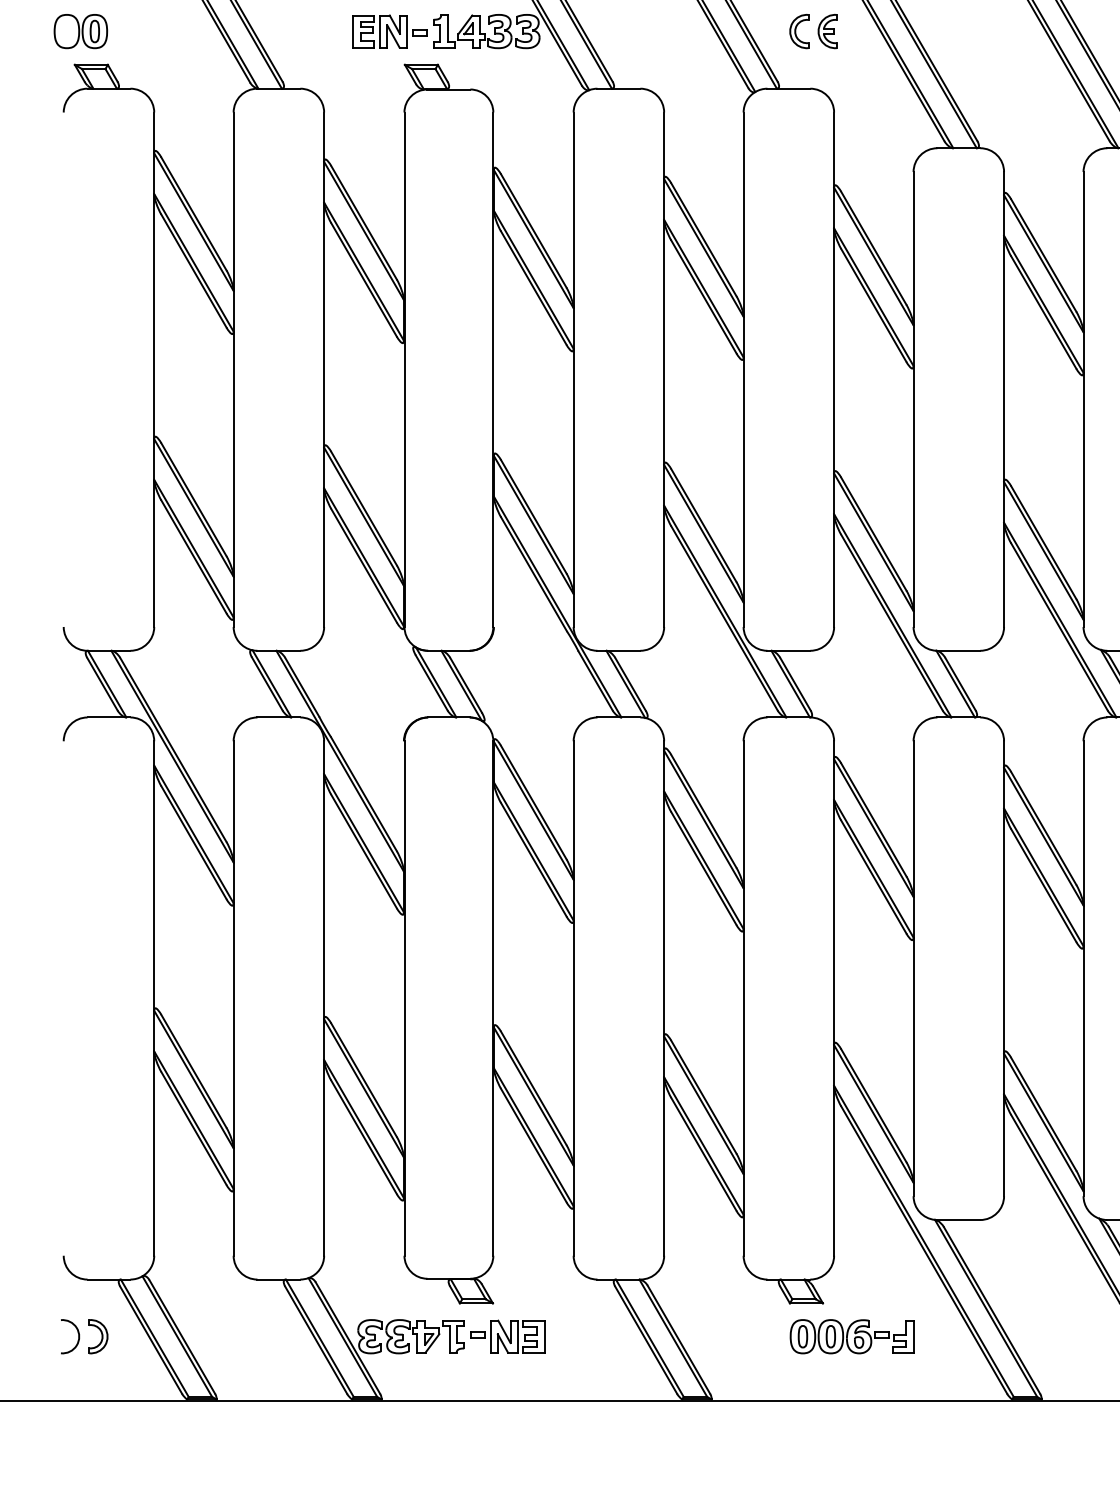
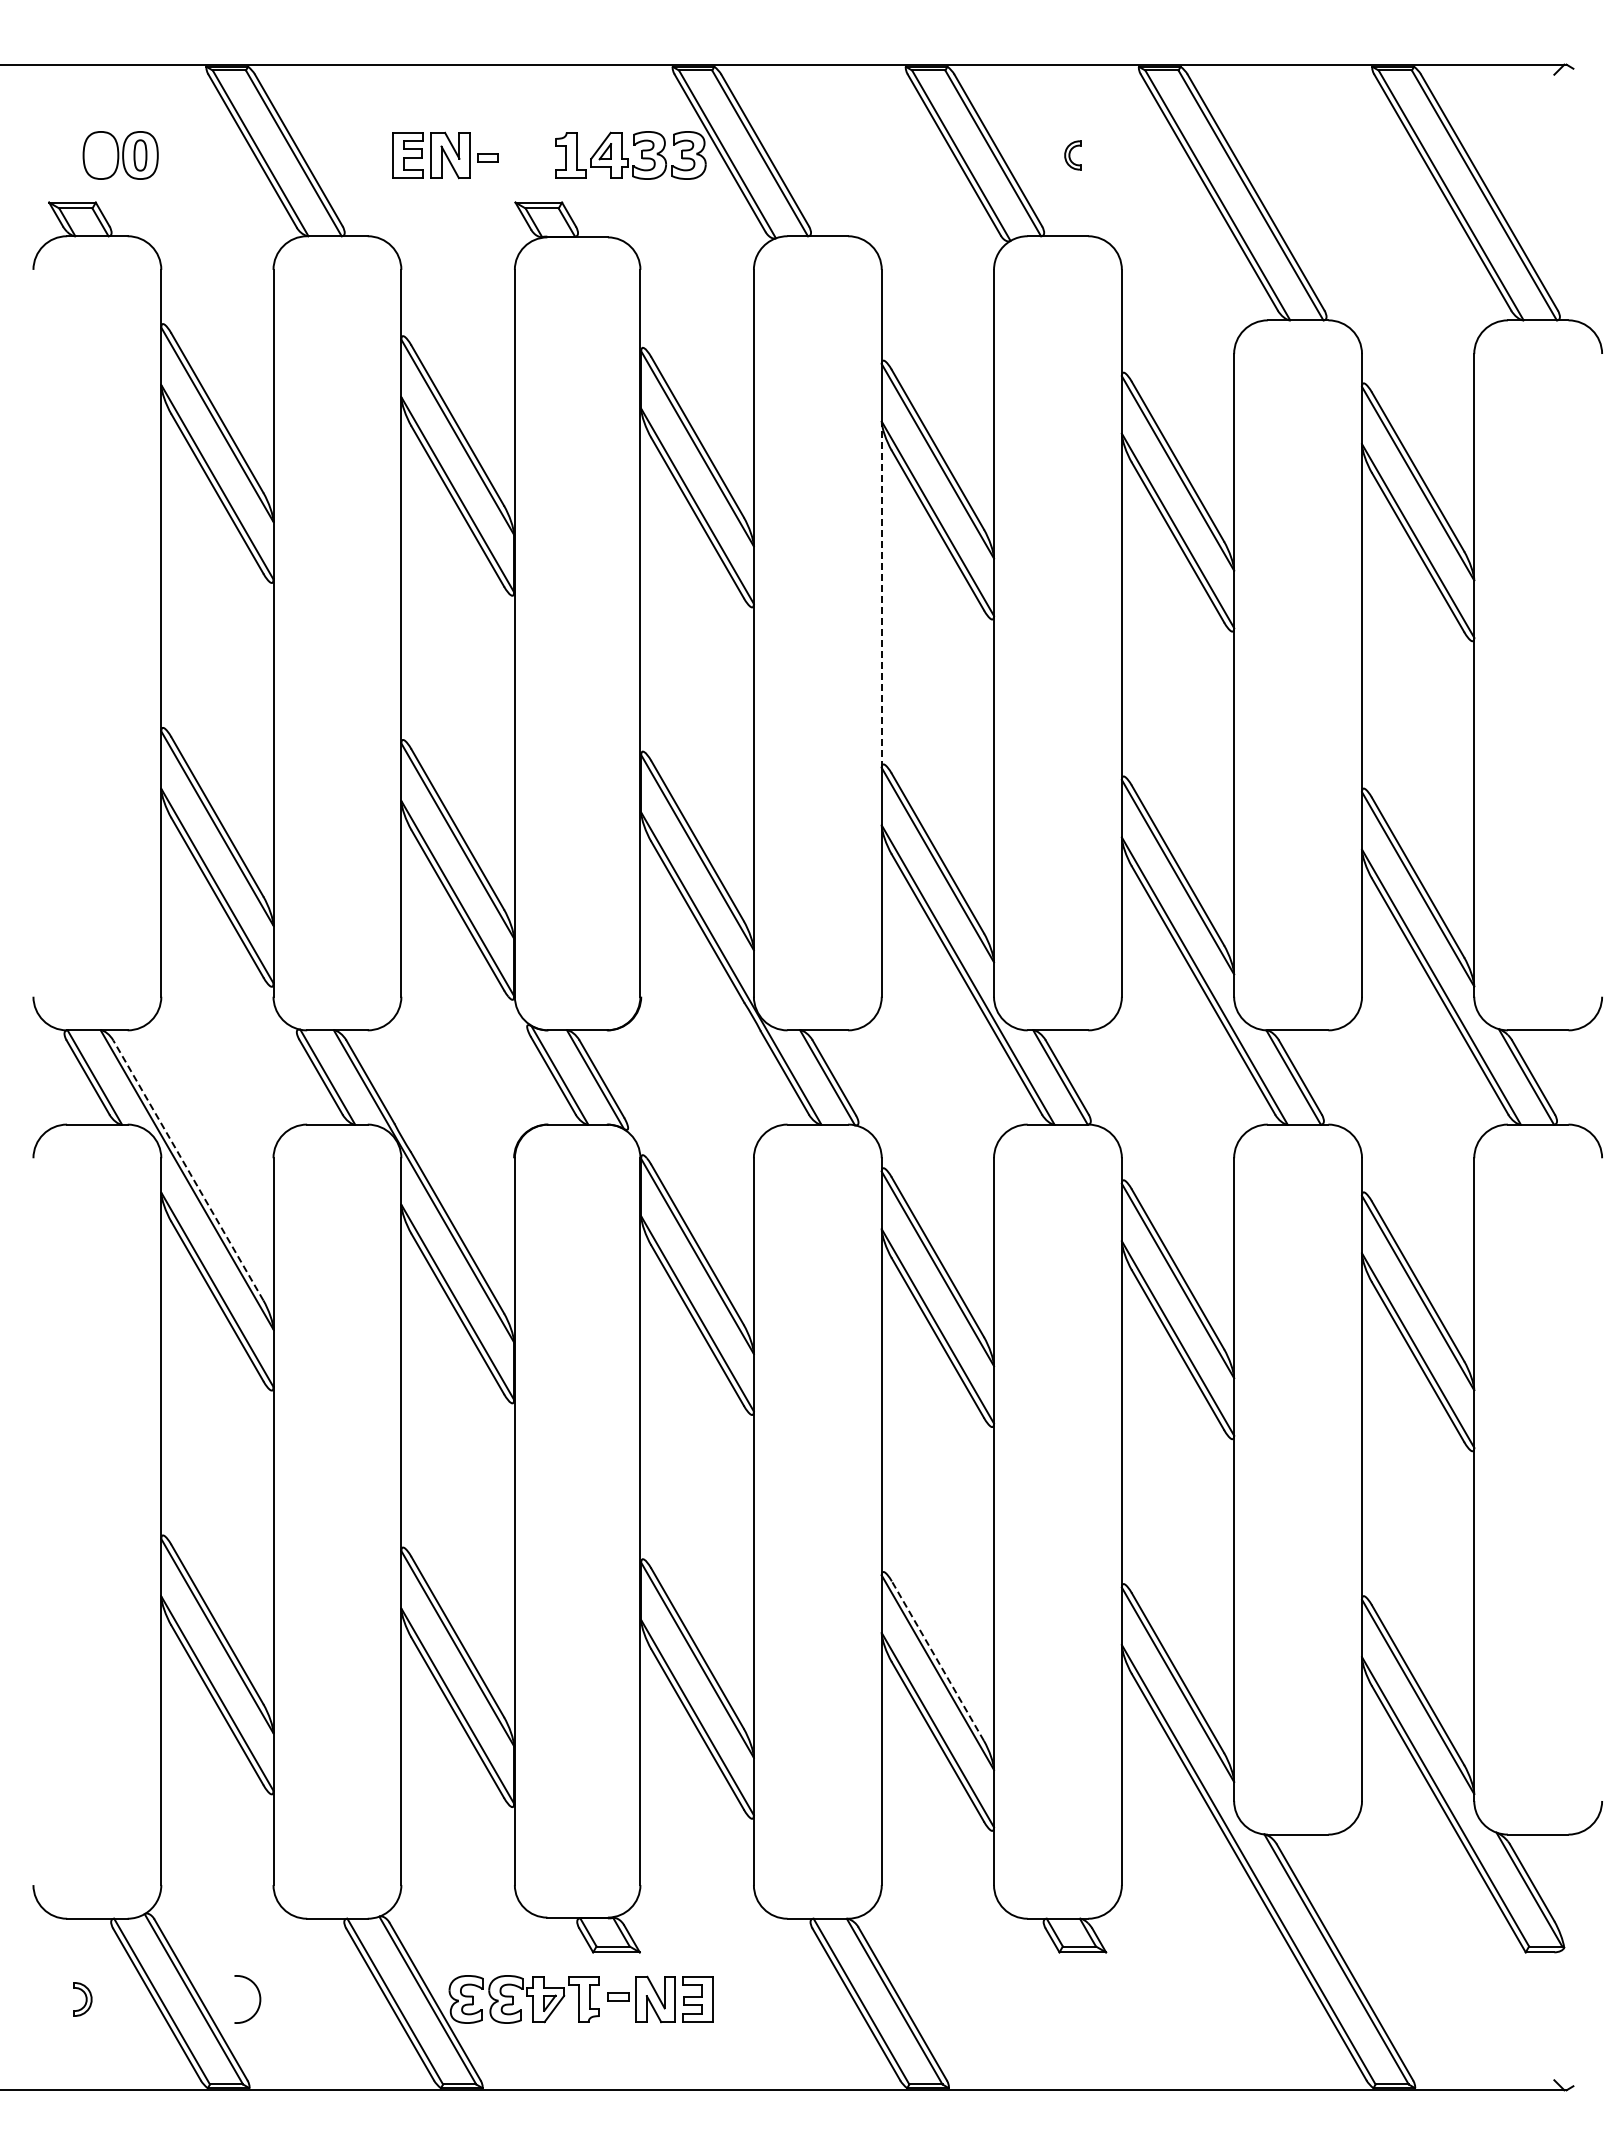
part: (80, 31) -> (120, 155), moved
part: (390, 31) -> (445, 155), moved
part: (799, 31) -> (1072, 155), size x0.6
part: (827, 31) -> (1112, 155), removed
line: (663, 342) -> (881, 594), solid -> dashed
line: (173, 749) -> (188, 1170), solid -> dashed
line: (703, 1096) -> (937, 1660), solid -> dashed
arc: (78, 1336) -> (259, 1999), moved
part: (98, 1336) -> (82, 1999), size x0.7
part: (852, 1336) -> (1147, 1999), removed

